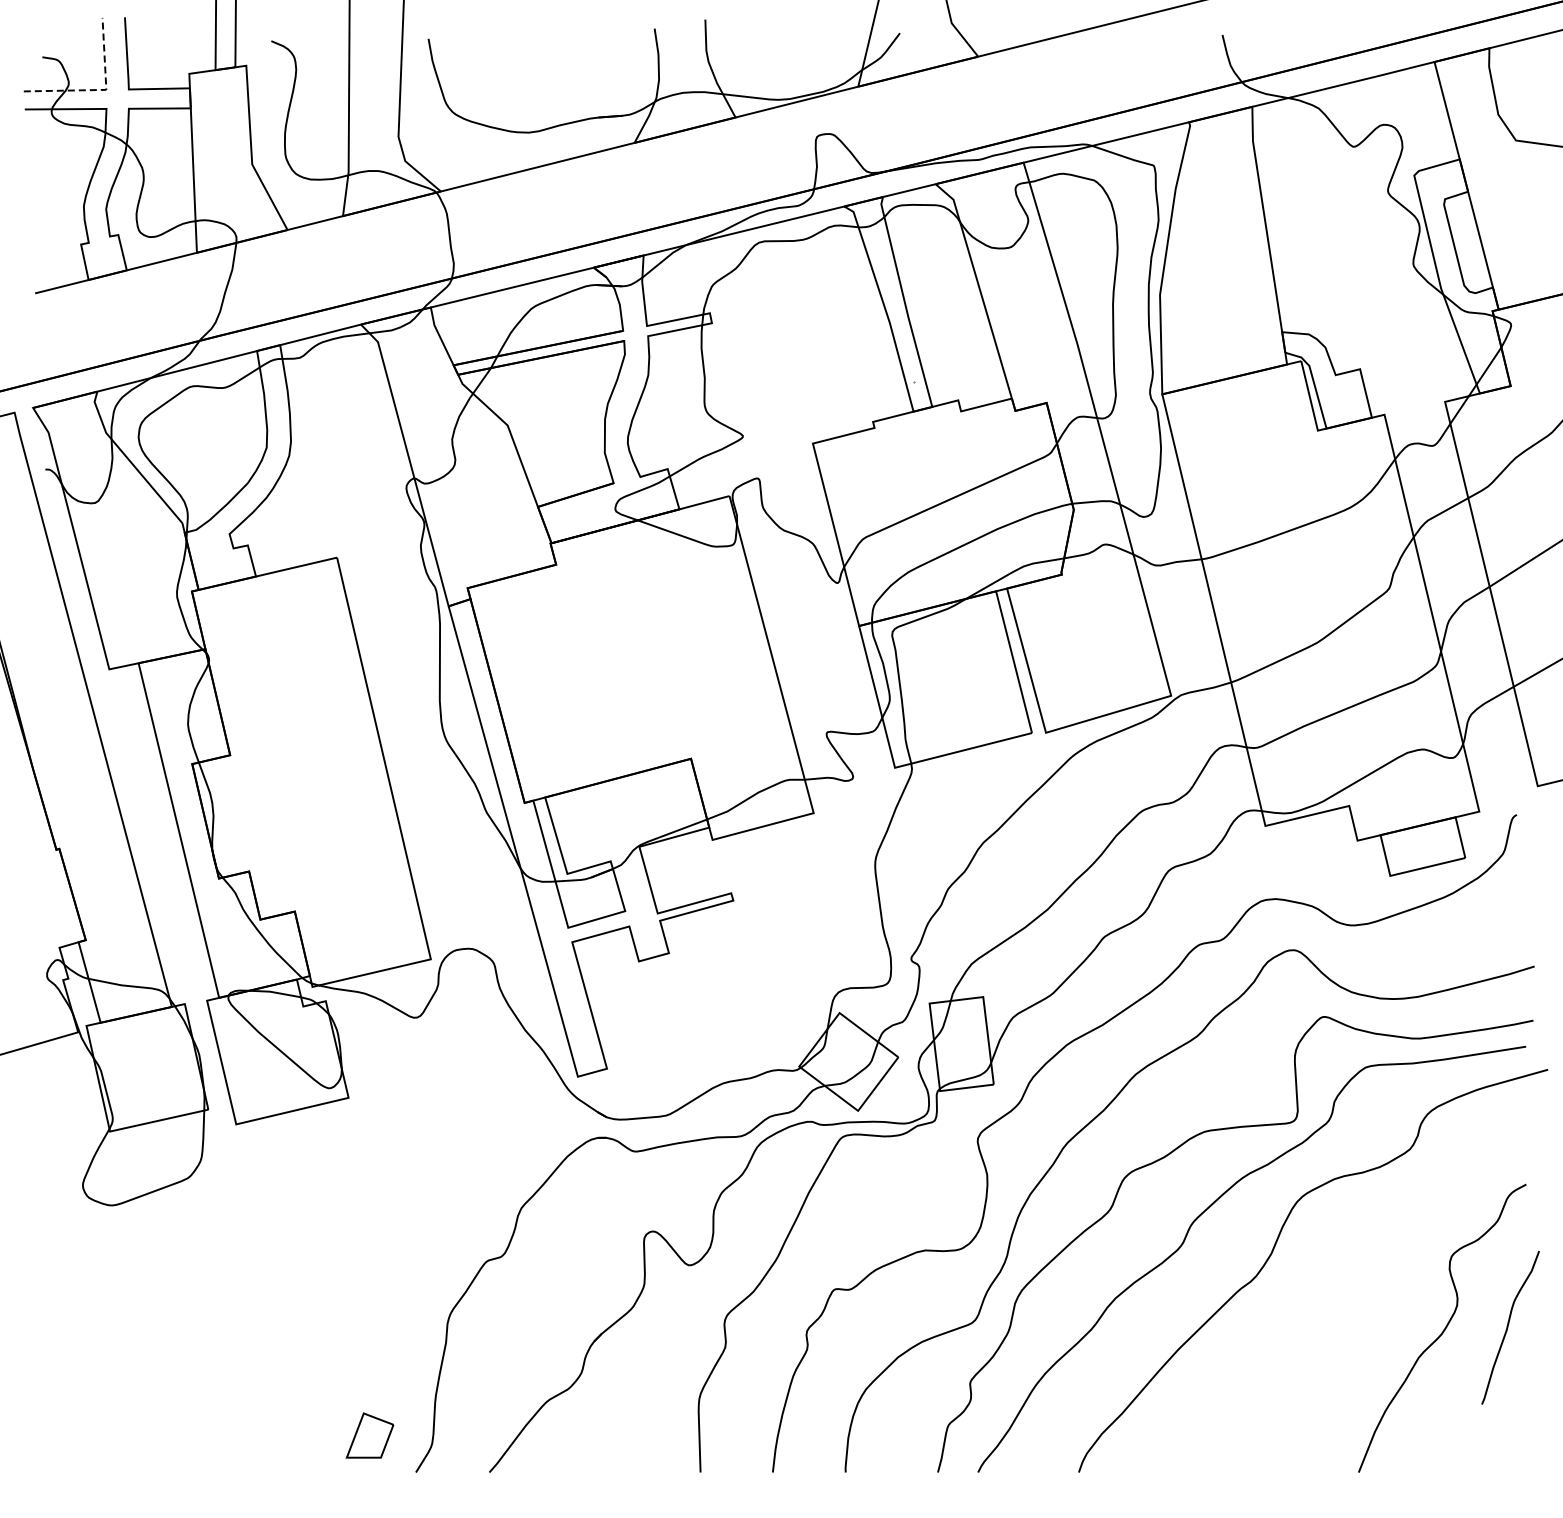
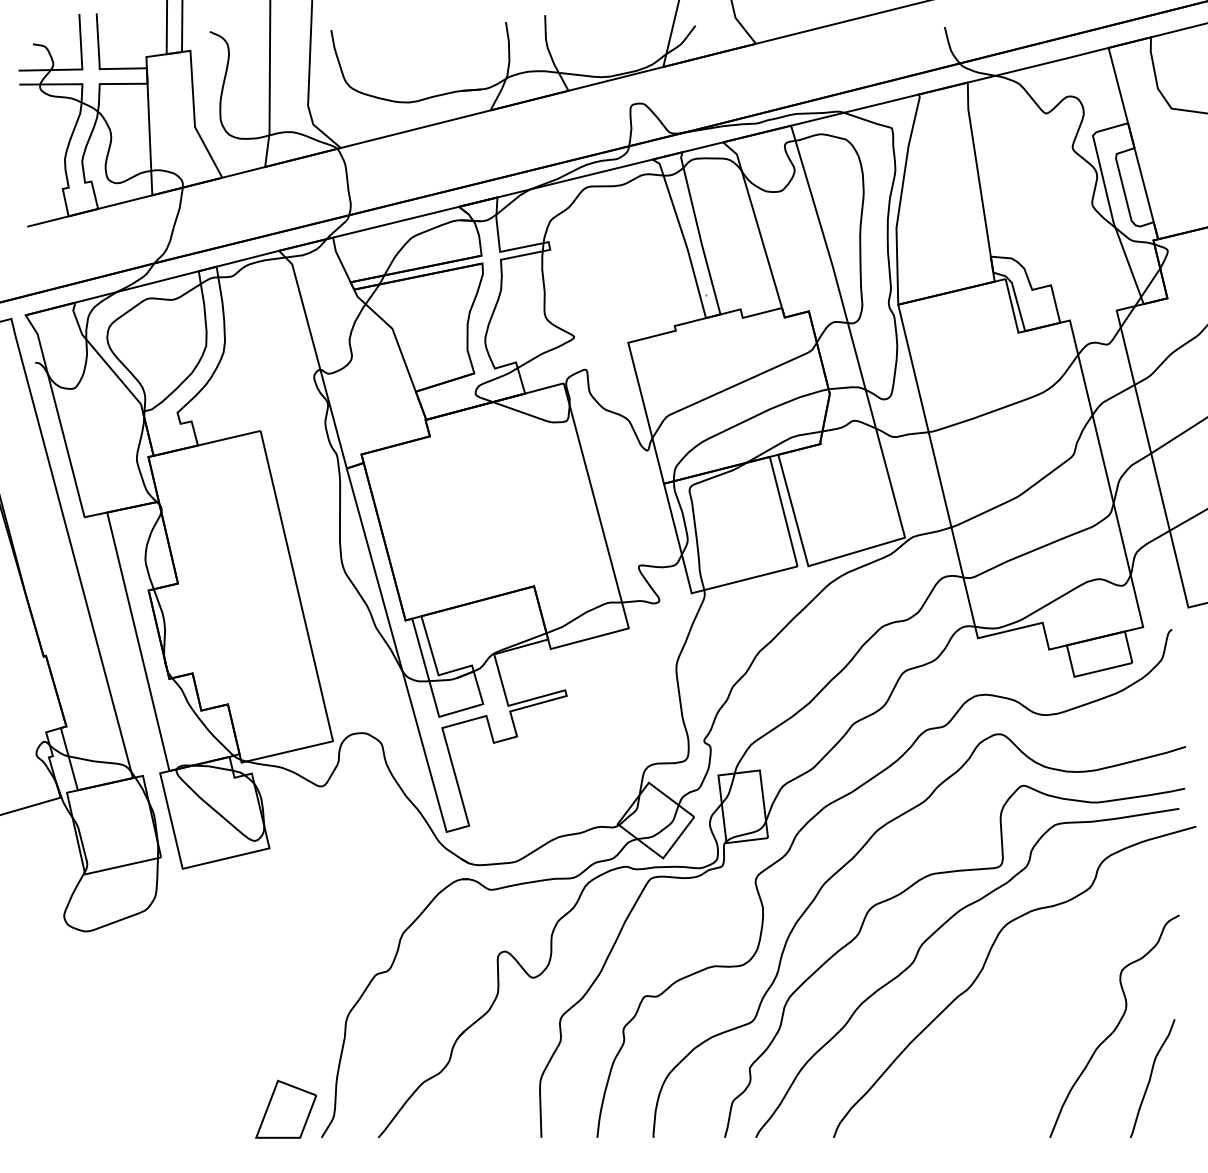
line: (102, 89) -> (79, 69), dashed -> solid
curve: (1508, 1327) -> (1151, 1078), moved
part: (369, 1435) -> (285, 1109), size x1.67

